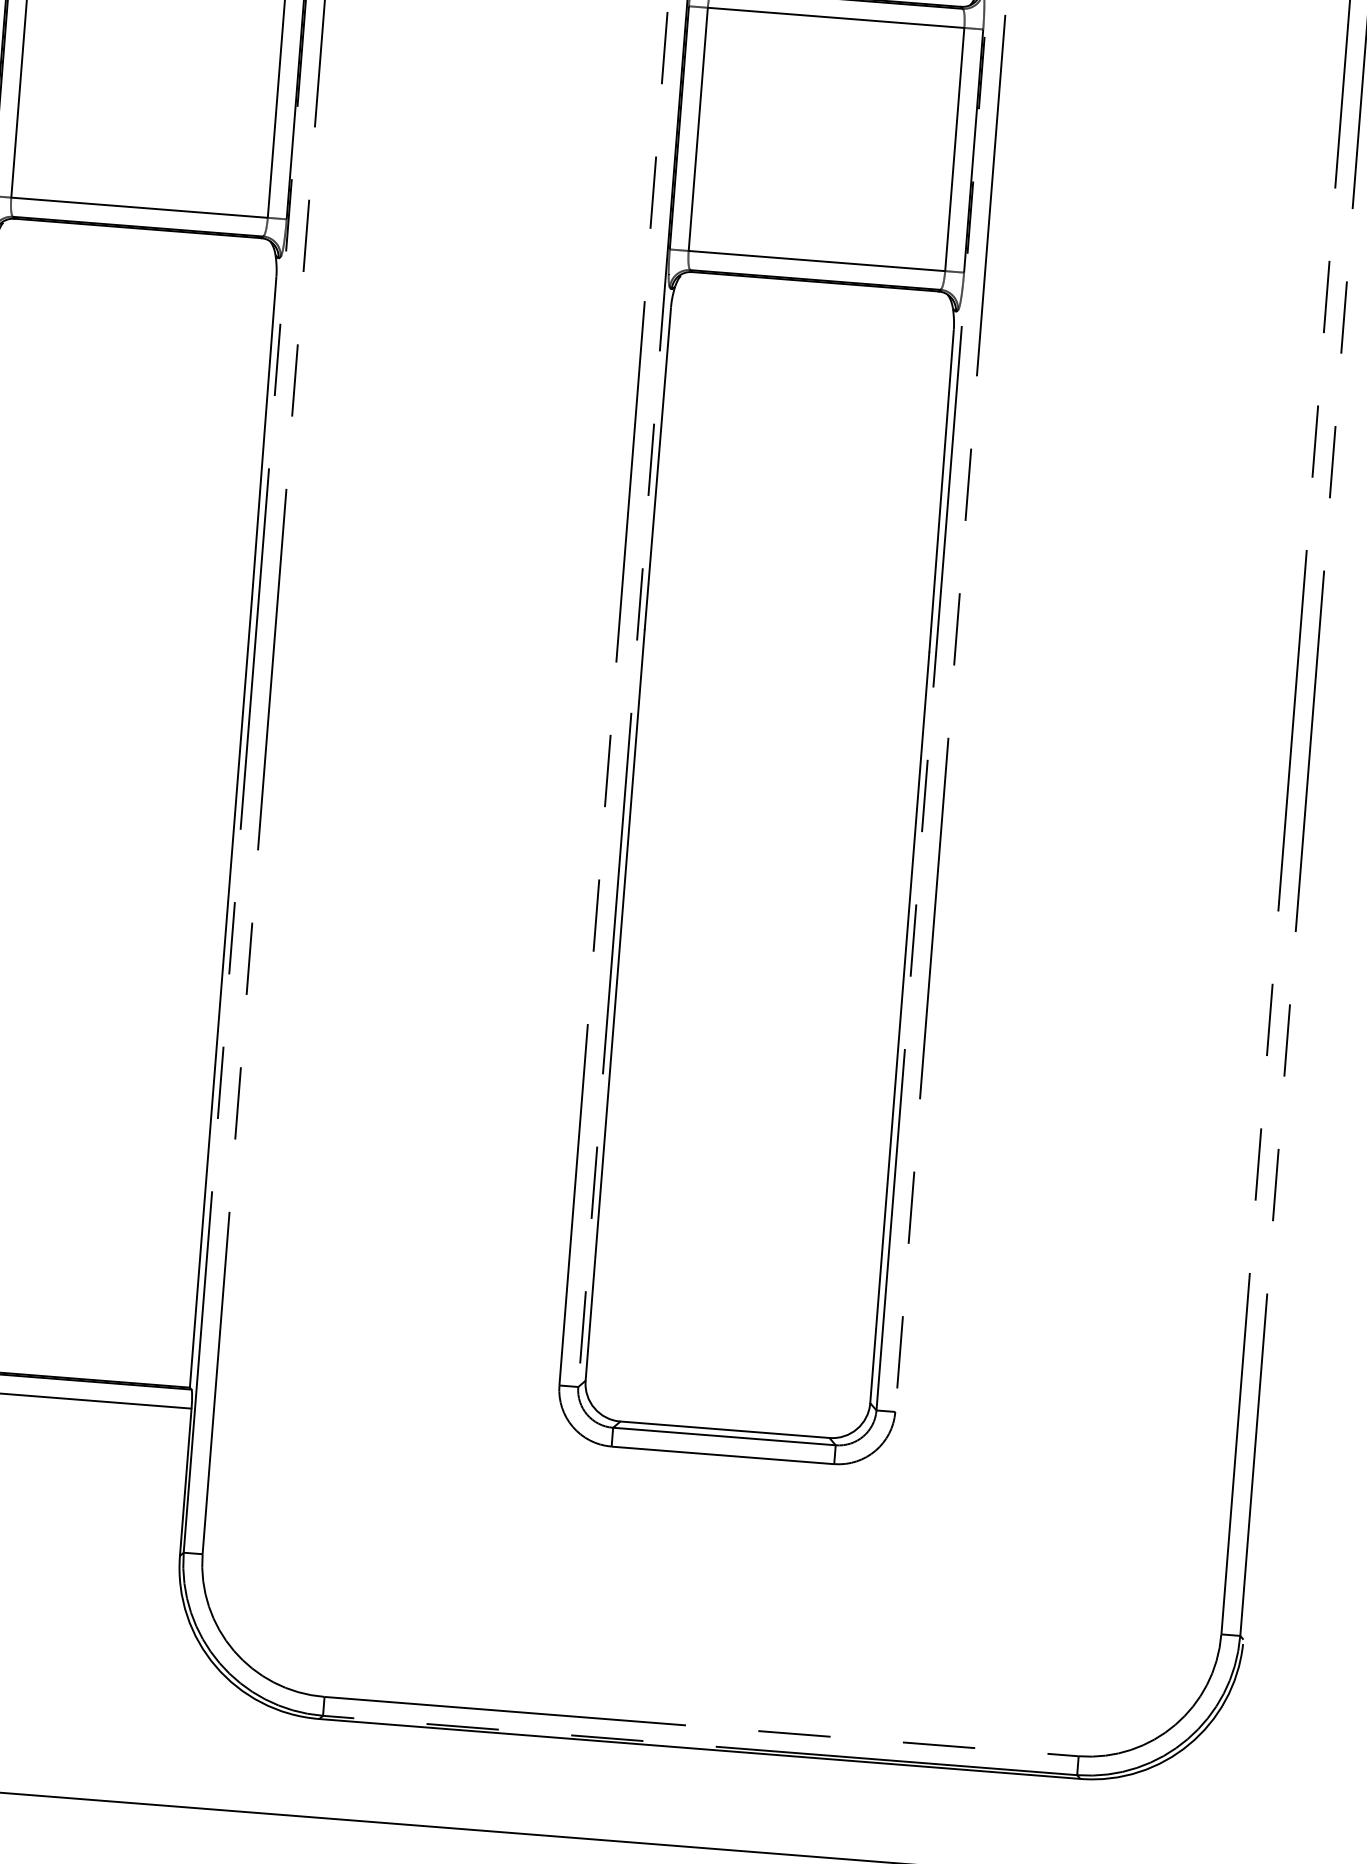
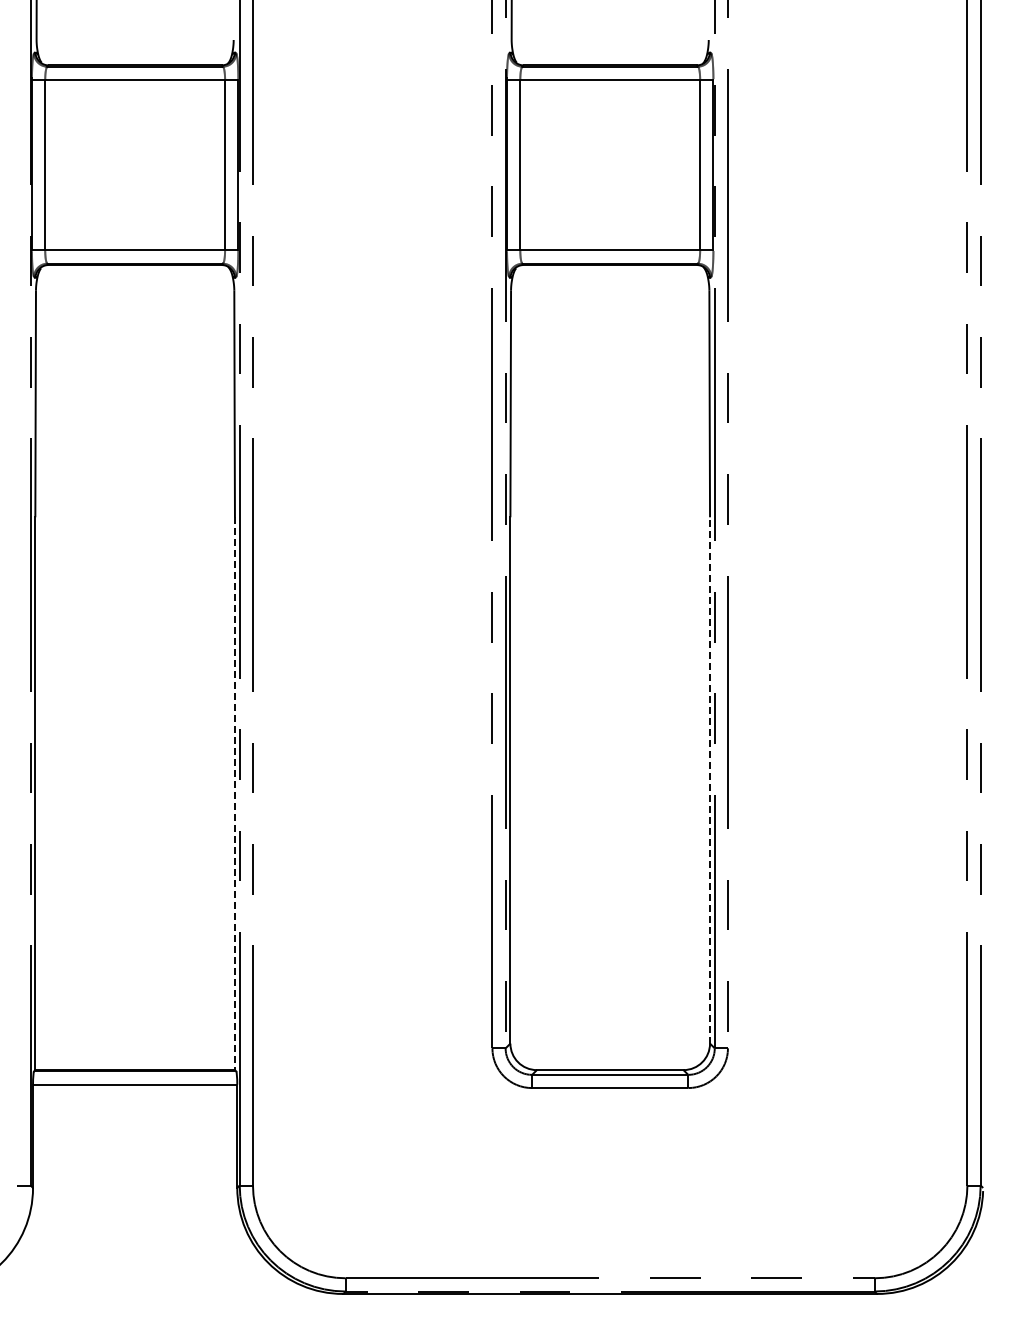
line: (220, 994) -> (234, 794), solid -> dashed
line: (900, 1026) -> (710, 779), solid -> dashed

